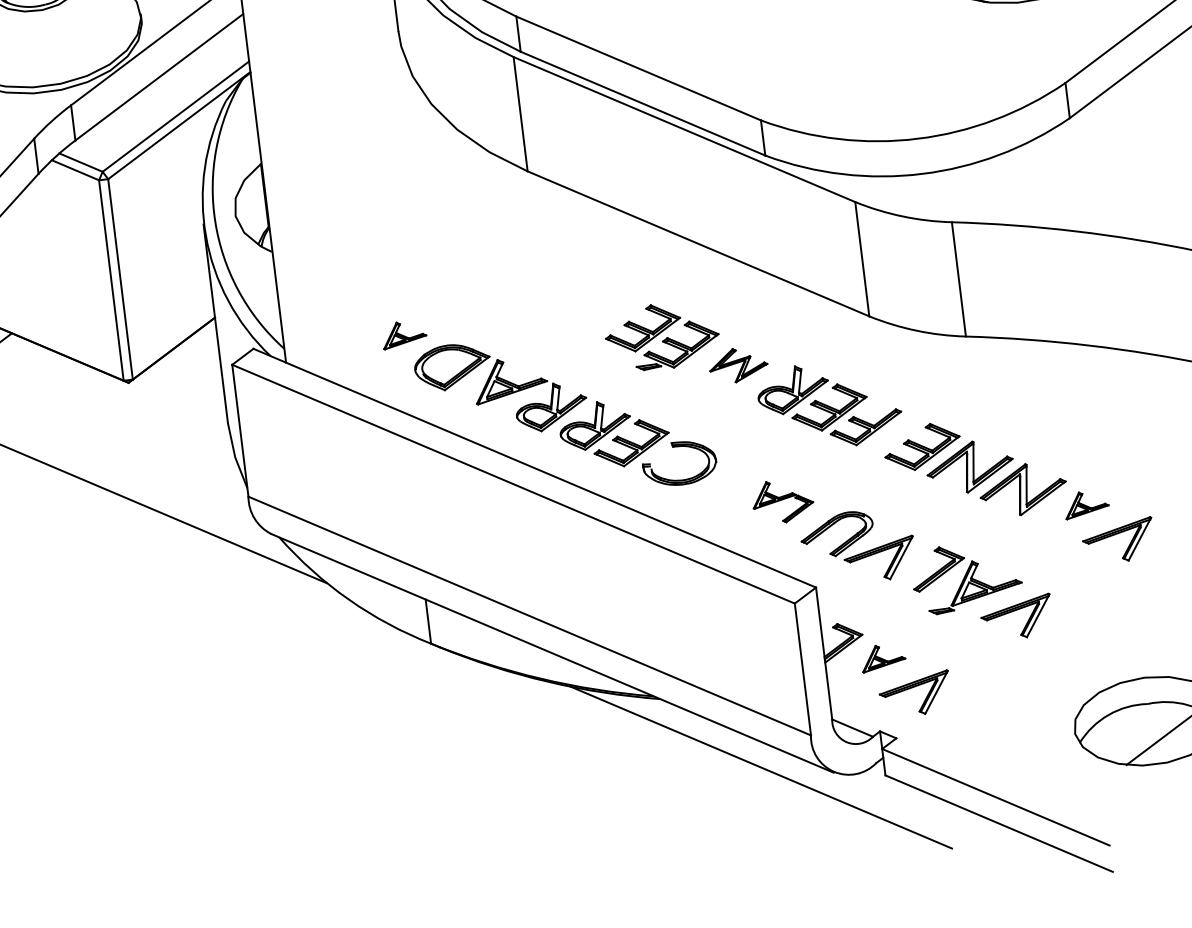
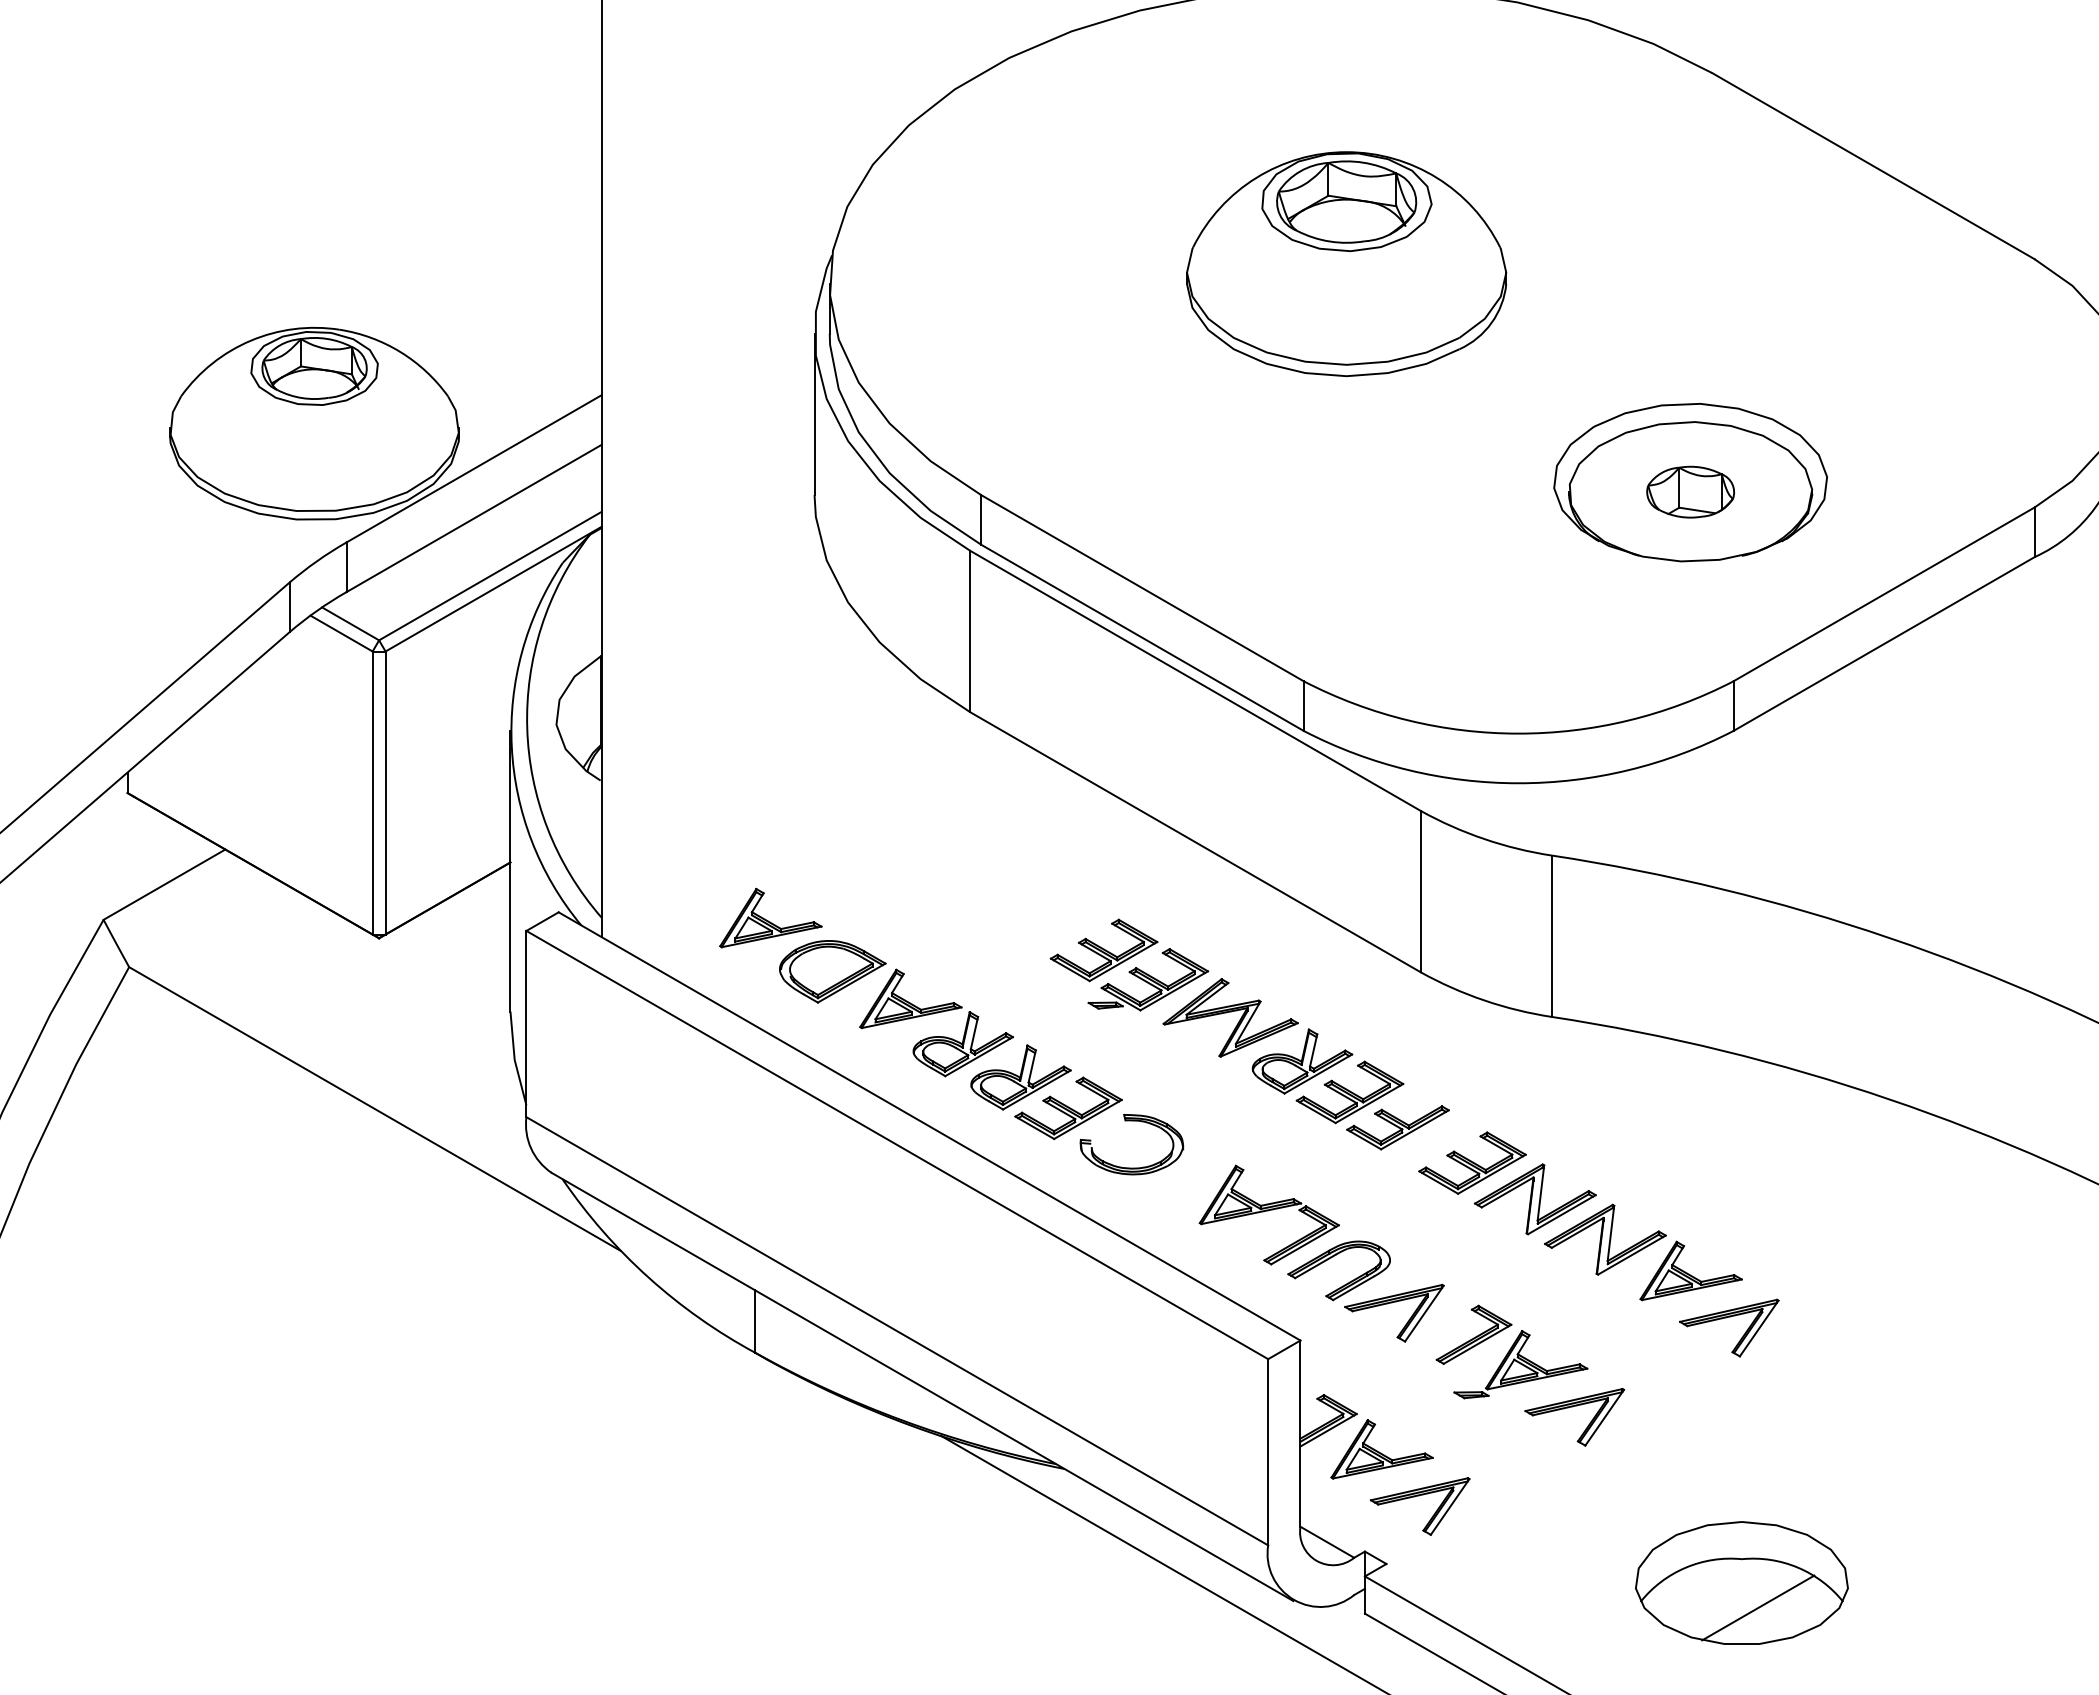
part: (403, 334) -> (770, 917), size x1.67
part: (738, 364) -> (1230, 1017), size x1.67
part: (782, 501) -> (1268, 1214), size x1.67
part: (1086, 504) -> (1690, 1270), size x1.67
part: (882, 657) -> (1381, 1449), size x1.67

